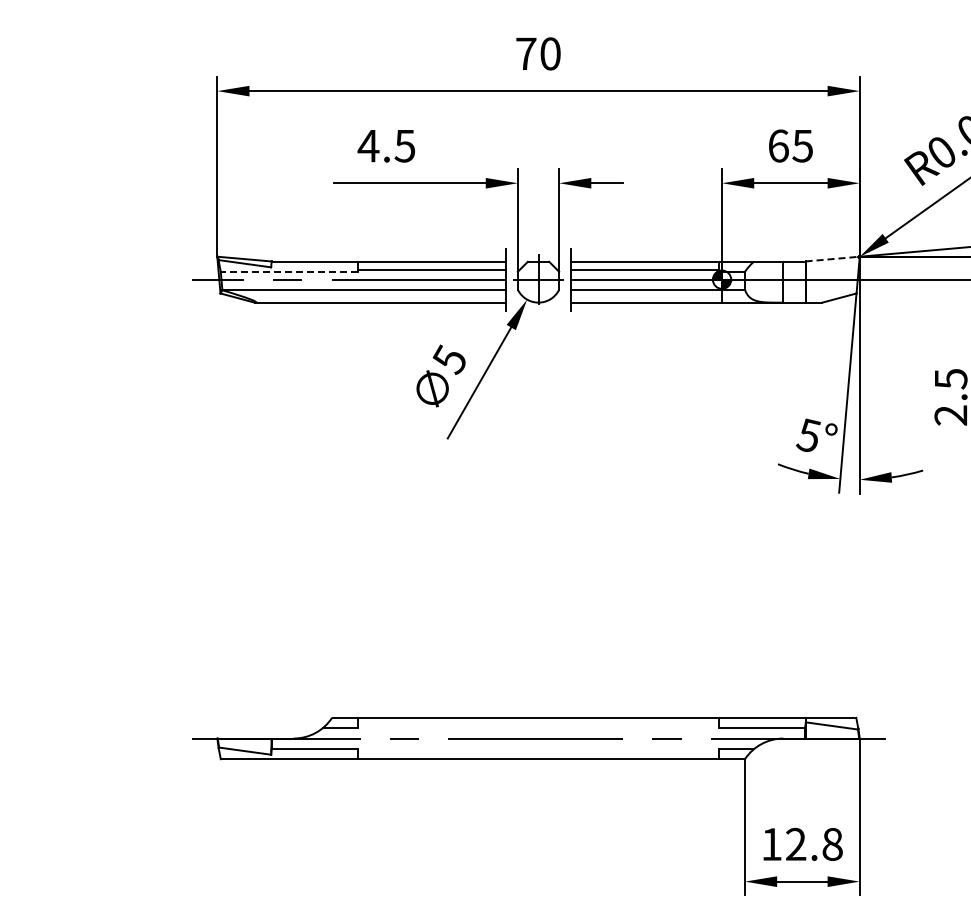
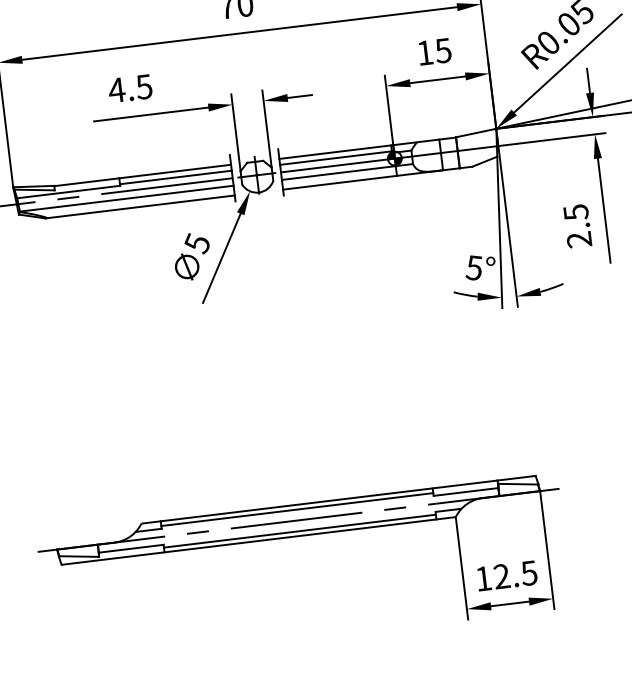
text: (778, 145) -> (425, 52), 65 -> 15
line: (832, 259) -> (476, 133), dashed -> solid
line: (288, 271) -> (68, 191), dashed -> solid
line: (538, 724) -> (297, 509), added
line: (538, 752) -> (299, 530), added
text: (832, 844) -> (529, 573), 12.8 -> 12.5

